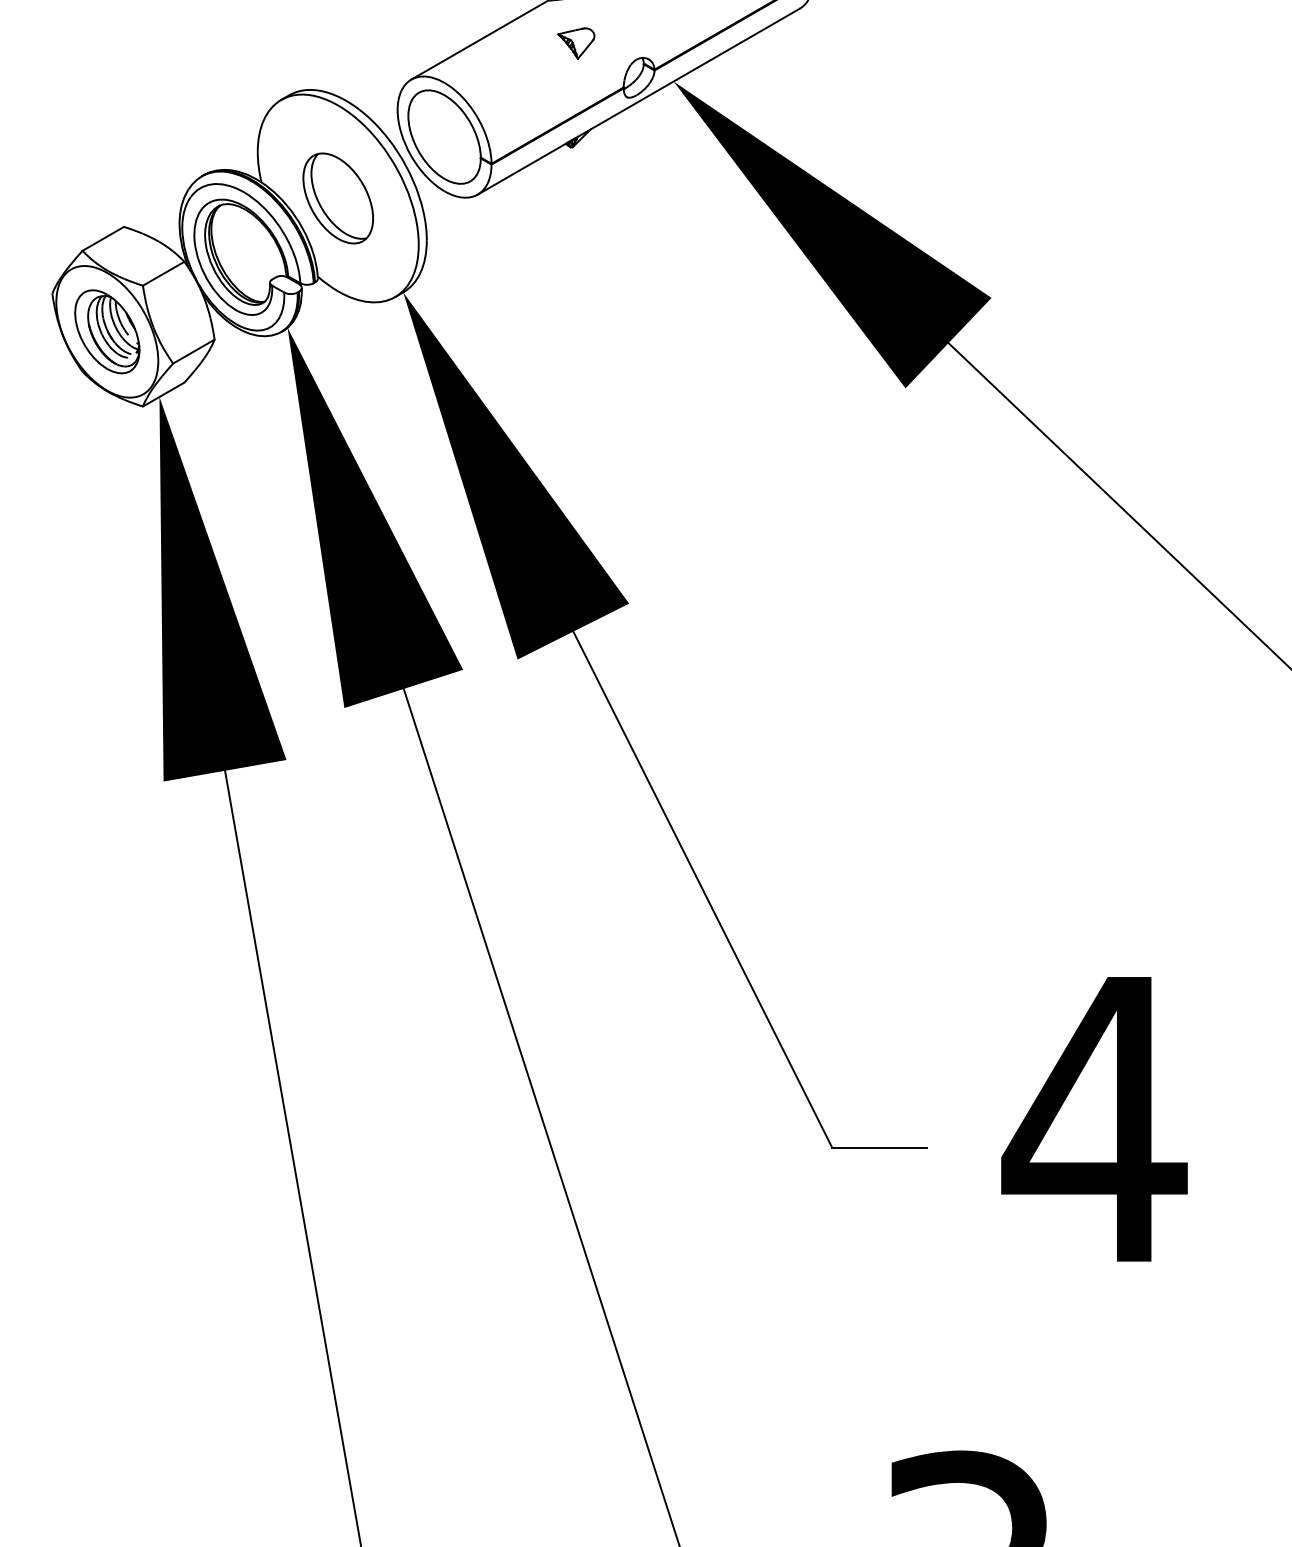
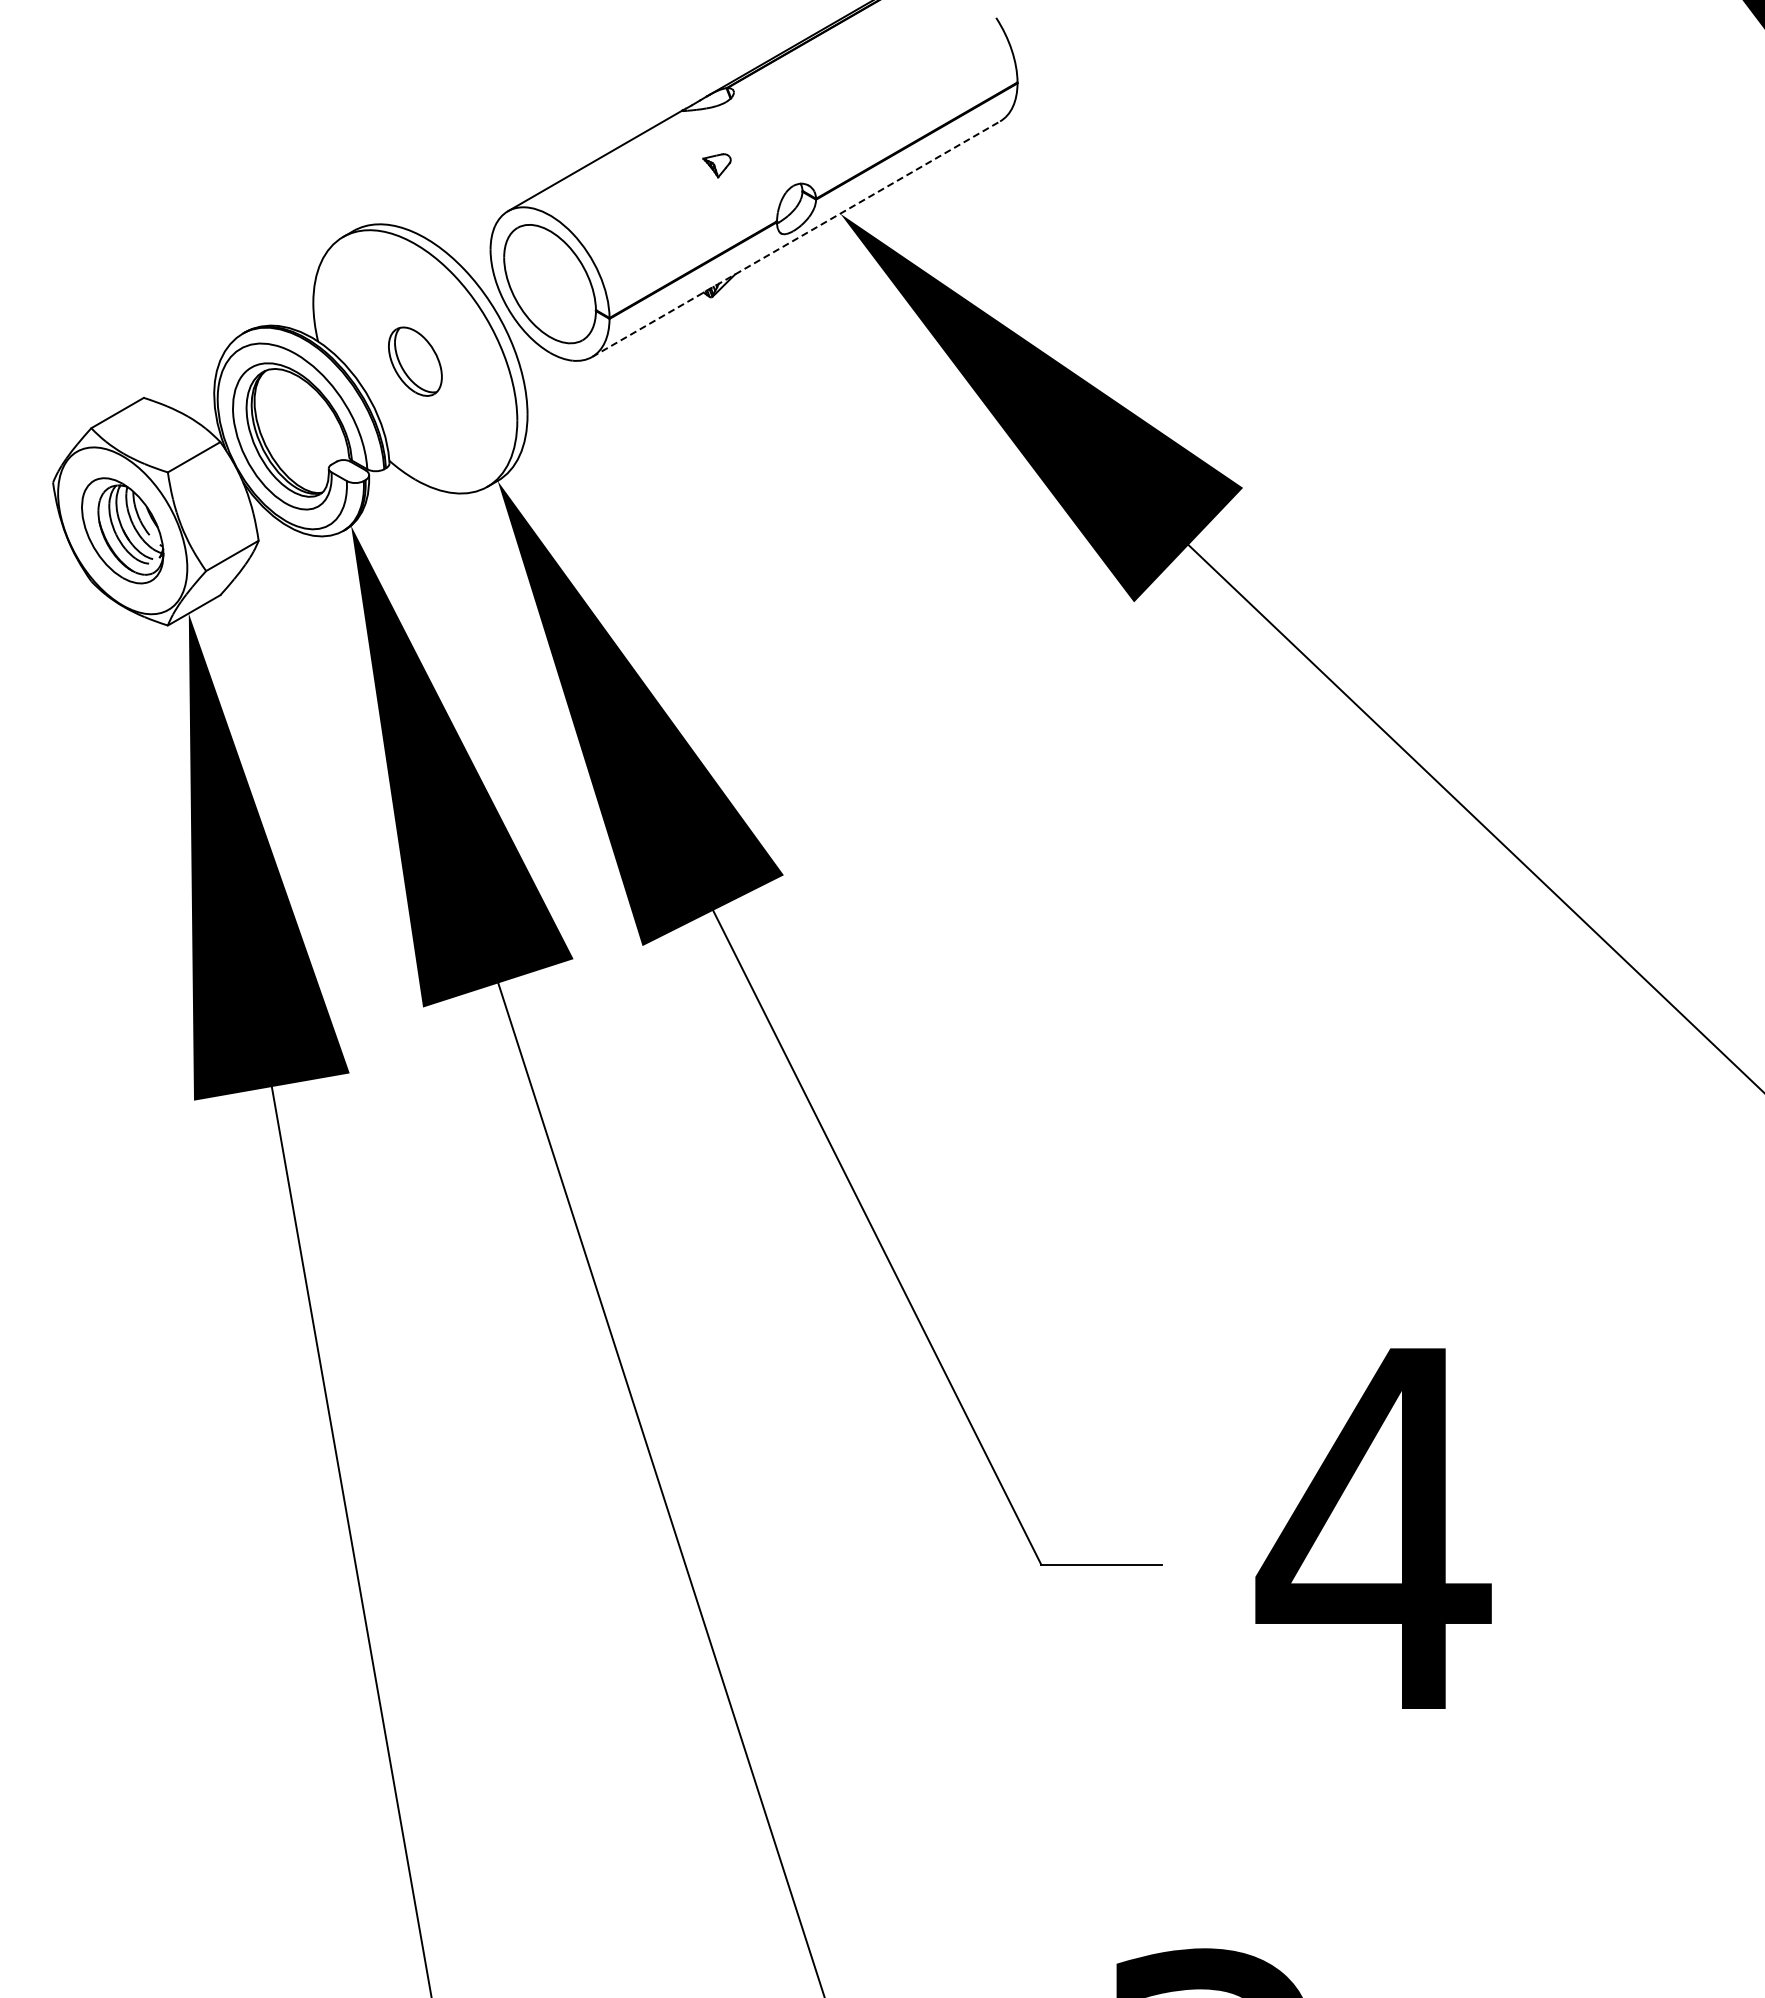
part: (575, 43) -> (716, 165), size x0.6
line: (639, 101) -> (796, 239), solid -> dashed
part: (338, 198) -> (415, 361), size x0.6

